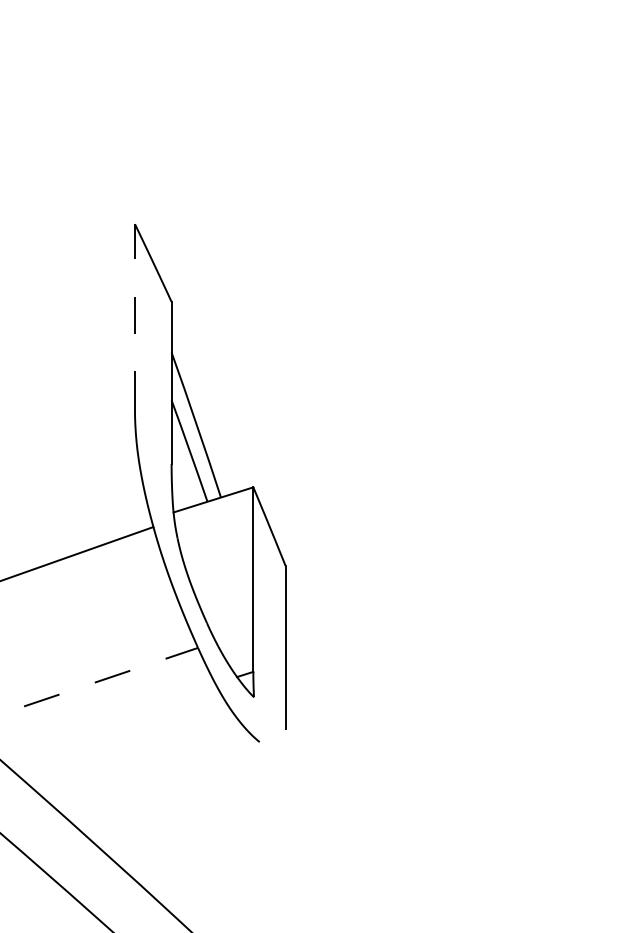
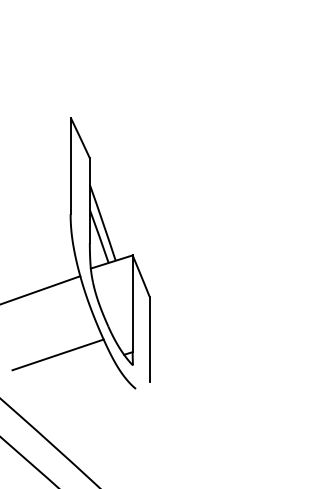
line: (134, 315) -> (70, 165), dashed -> solid
line: (111, 676) -> (58, 354), dashed -> solid

